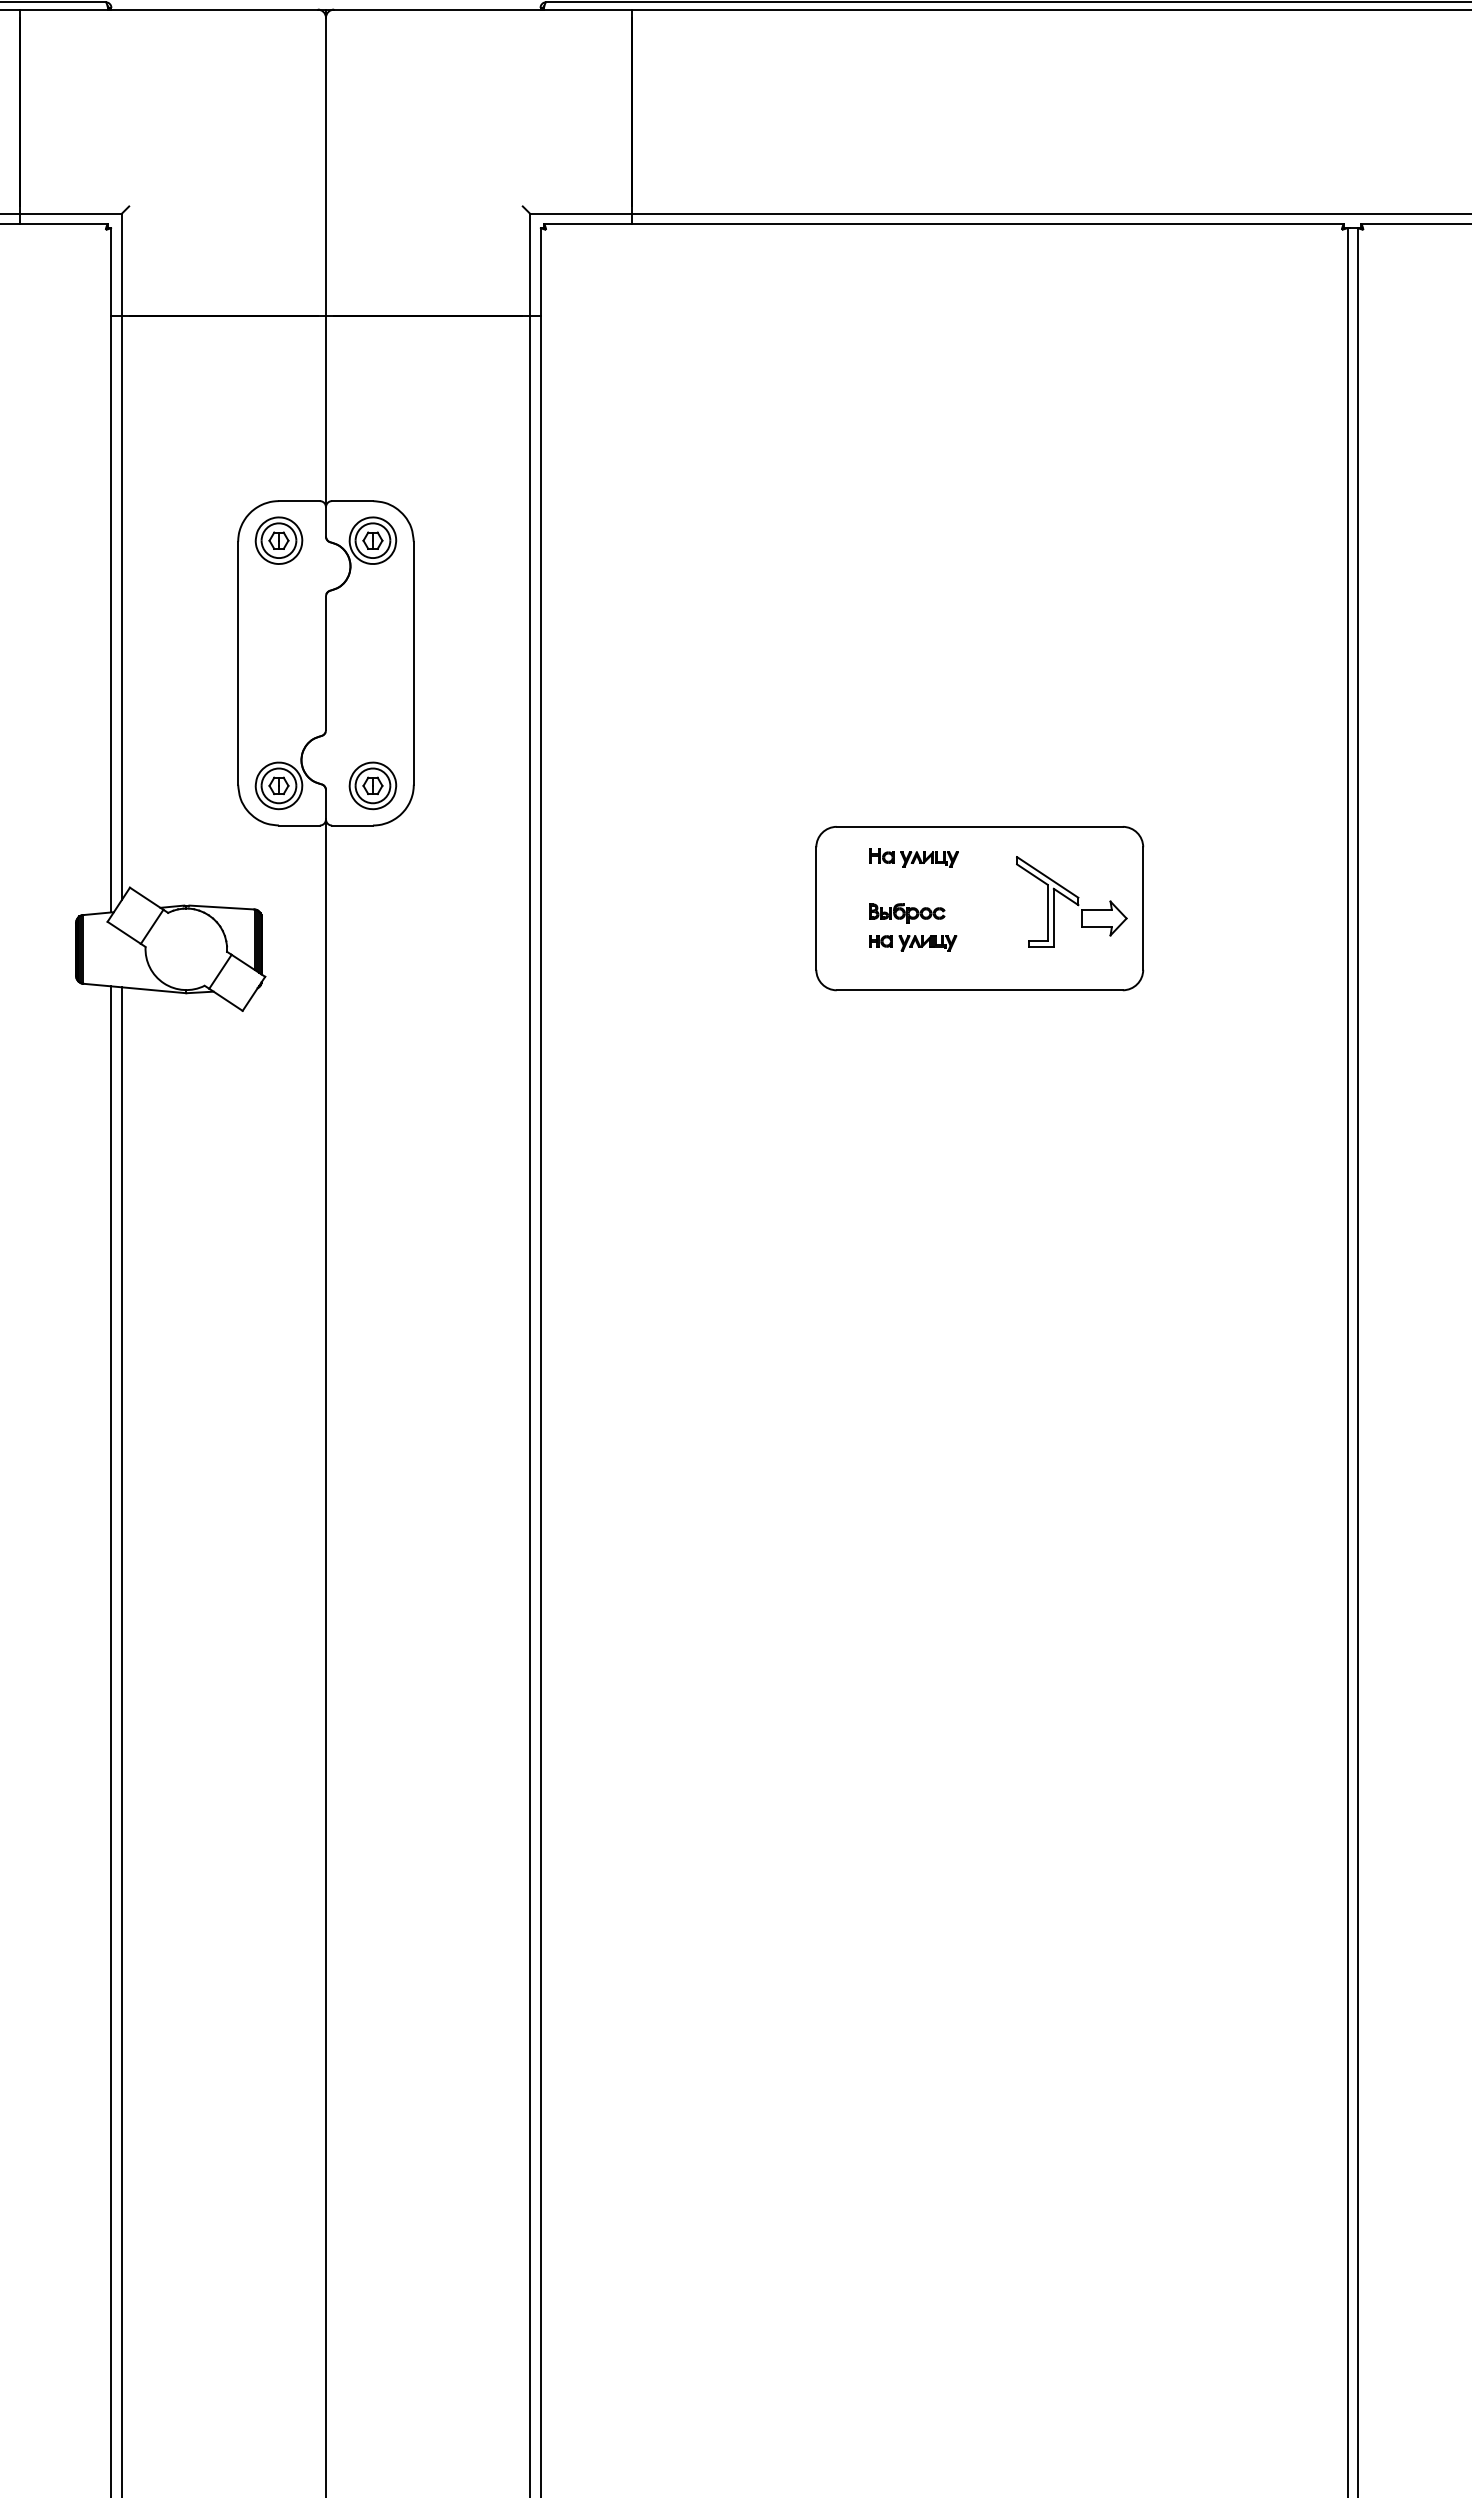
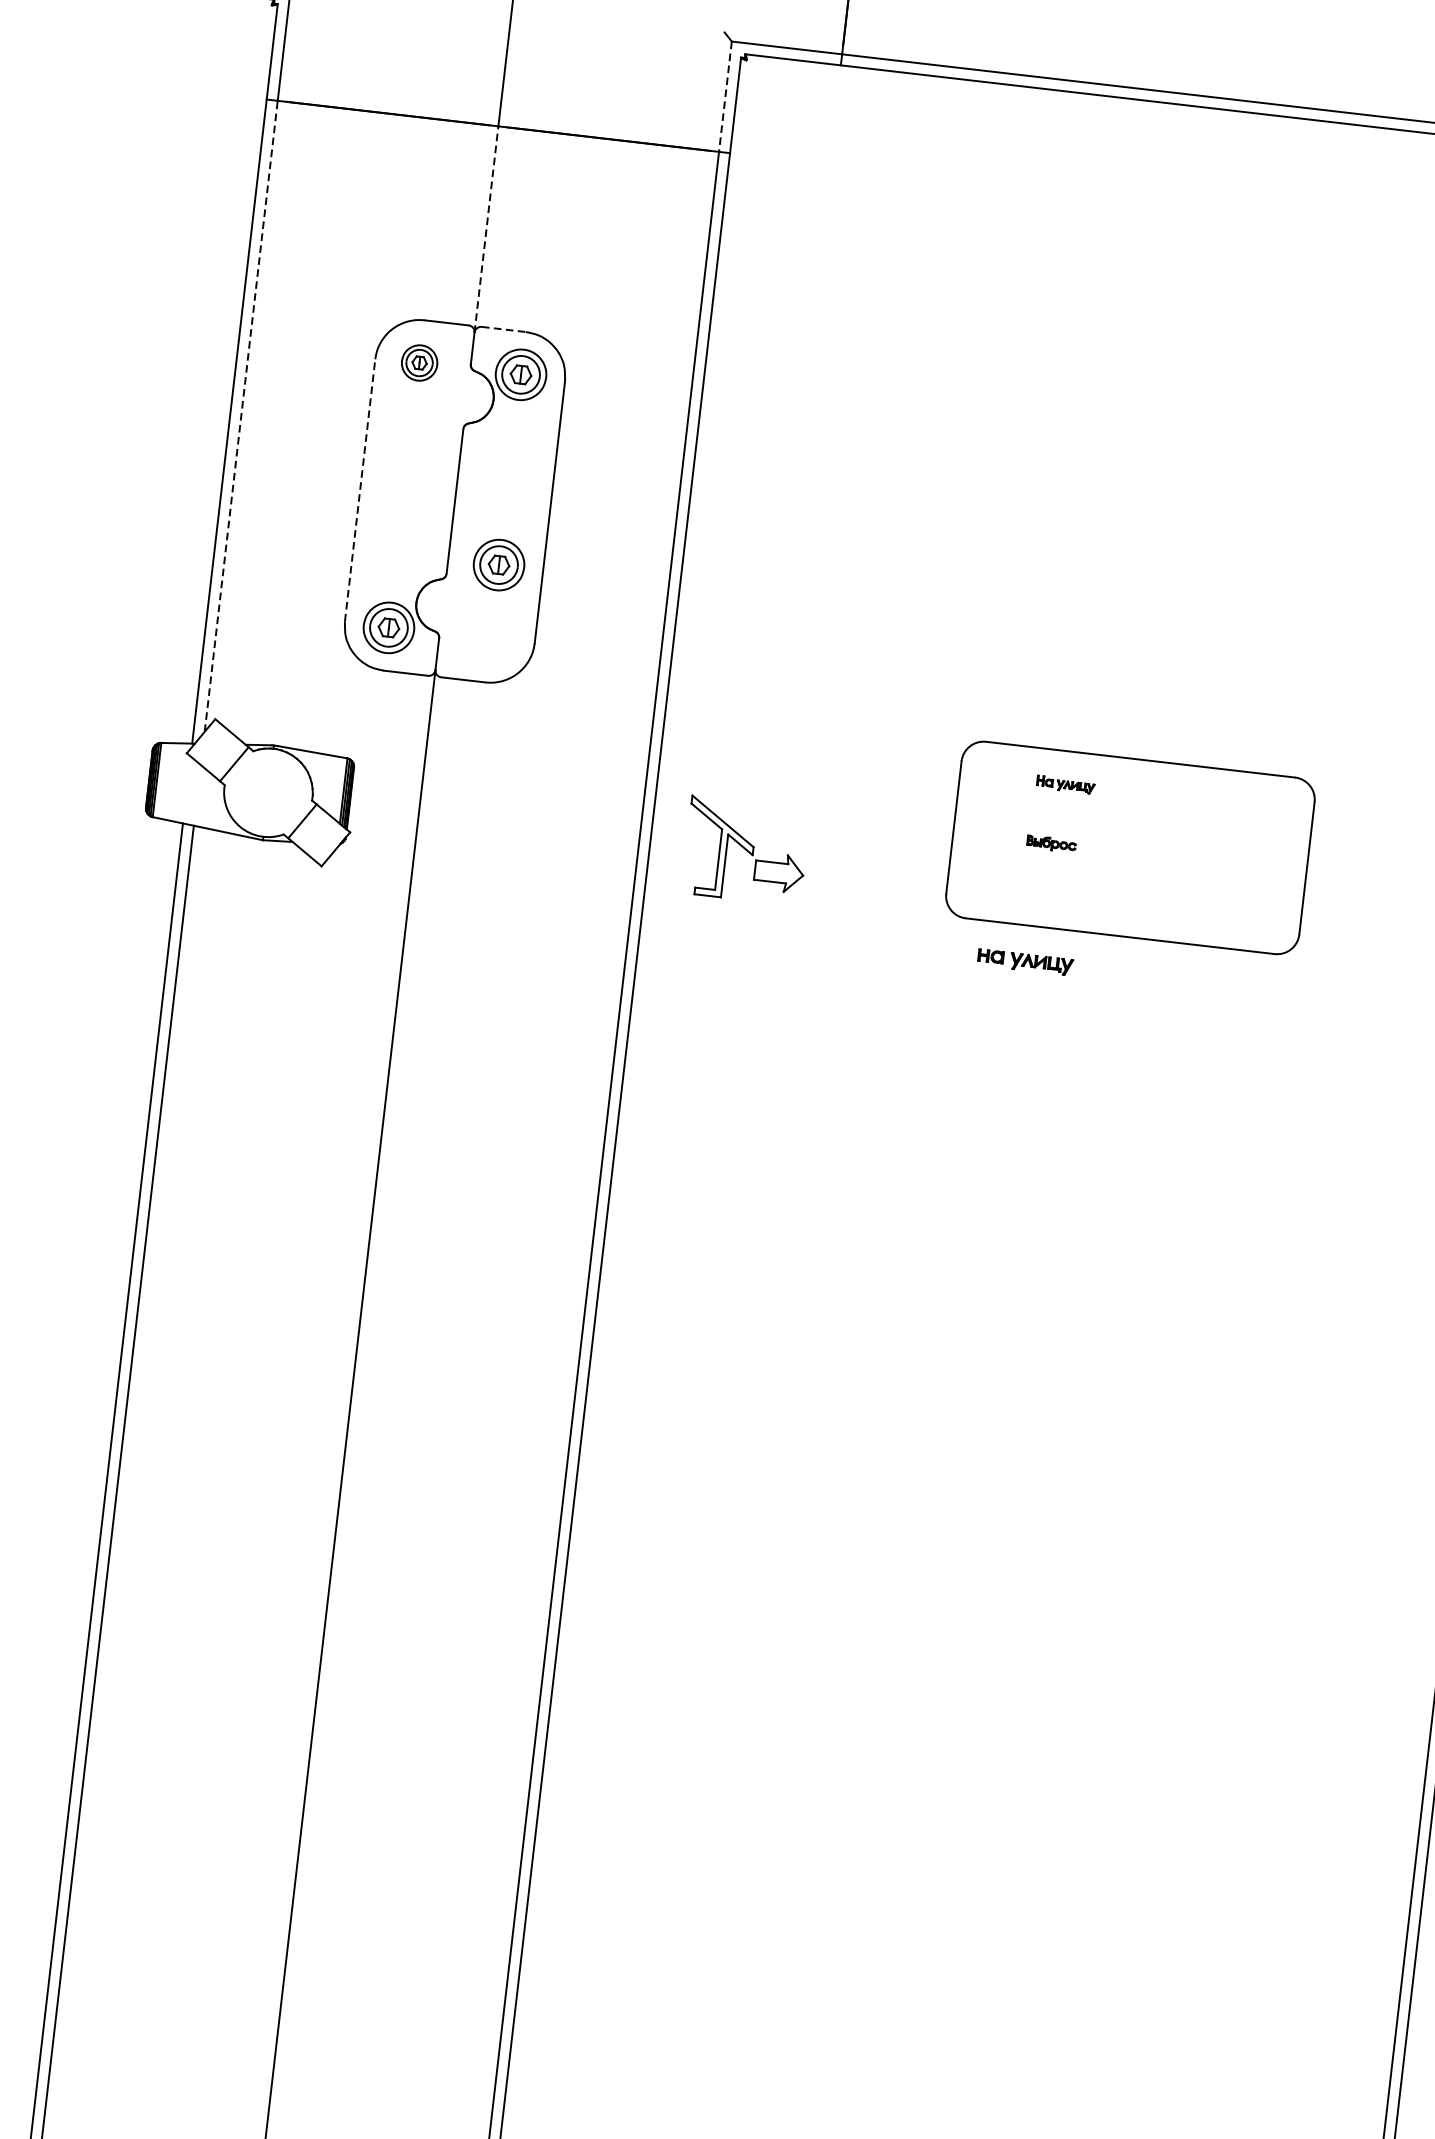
line: (530, 265) -> (725, 97), solid -> dashed
line: (325, 411) -> (485, 229), solid -> dashed
line: (353, 501) -> (504, 330), solid -> dashed
part: (278, 540) -> (419, 362), size x0.7
line: (121, 607) -> (241, 415), solid -> dashed
line: (238, 662) -> (360, 489), solid -> dashed
part: (372, 785) -> (498, 564), moved
part: (913, 857) -> (1065, 784), size x0.6
part: (1071, 901) -> (745, 850), moved
part: (907, 913) -> (1051, 844), size x0.6
part: (913, 943) -> (1026, 962), moved

